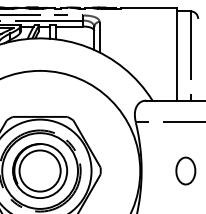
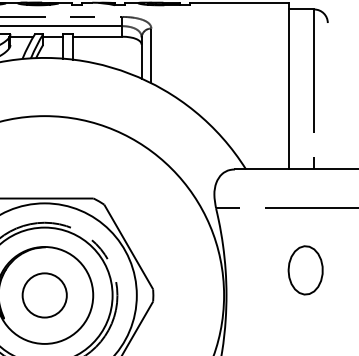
circle: (39, 170) -> (43, 294), size x0.6
part: (185, 170) -> (305, 269), moved

